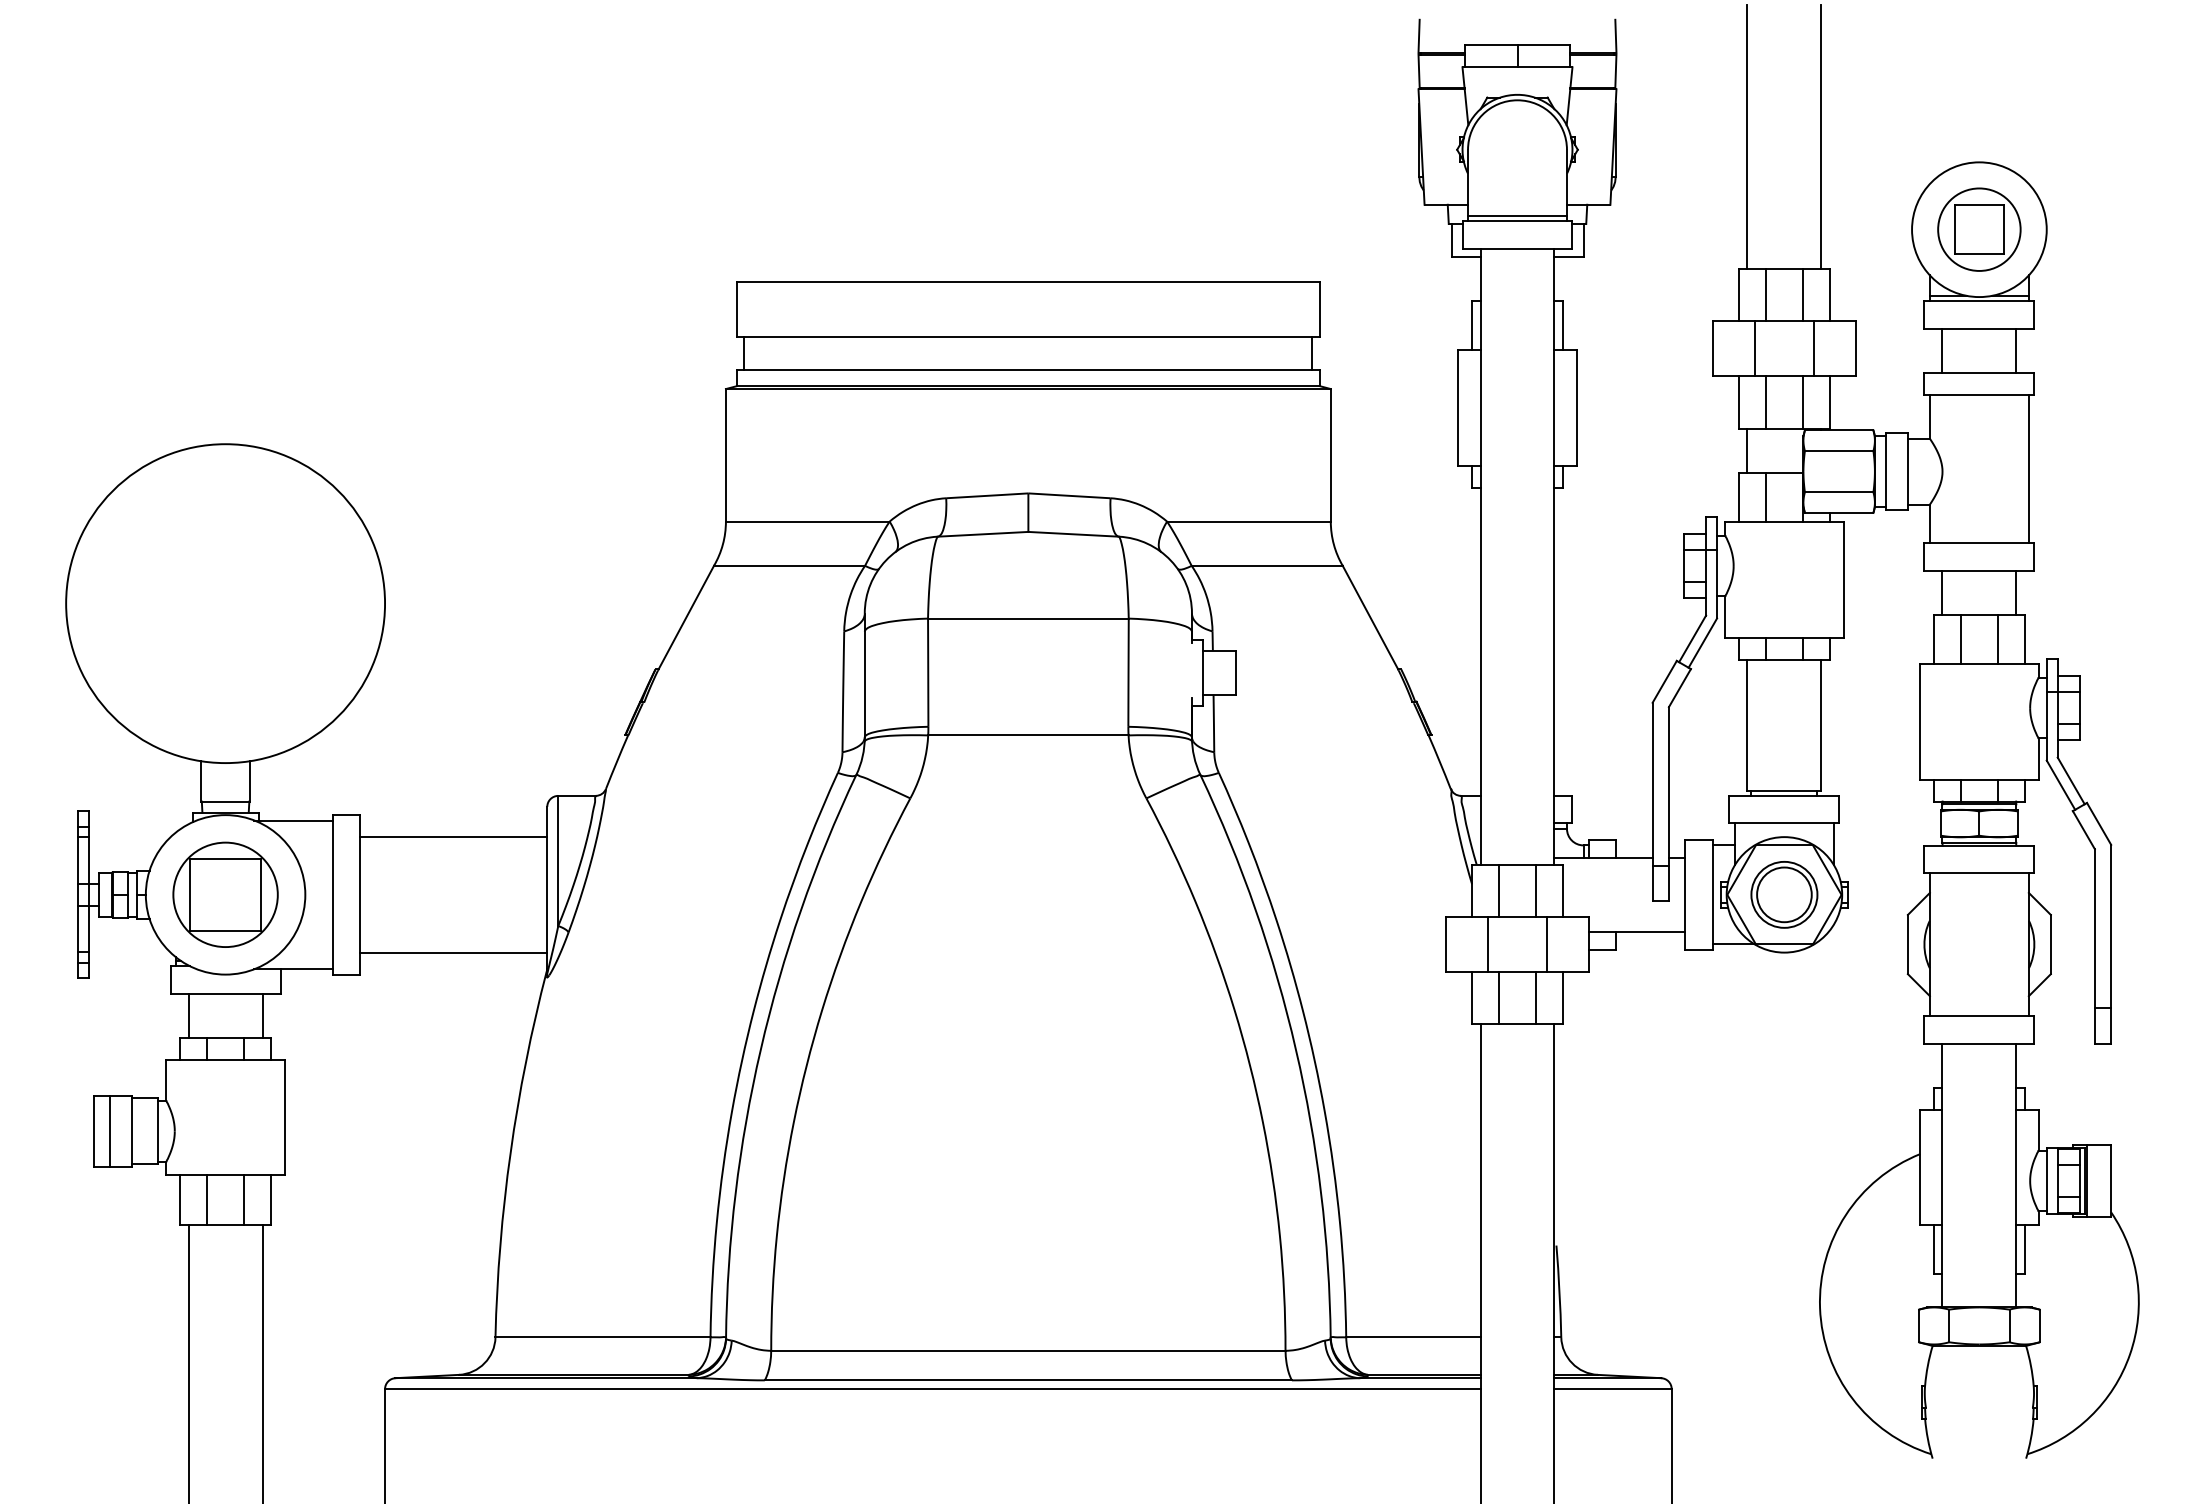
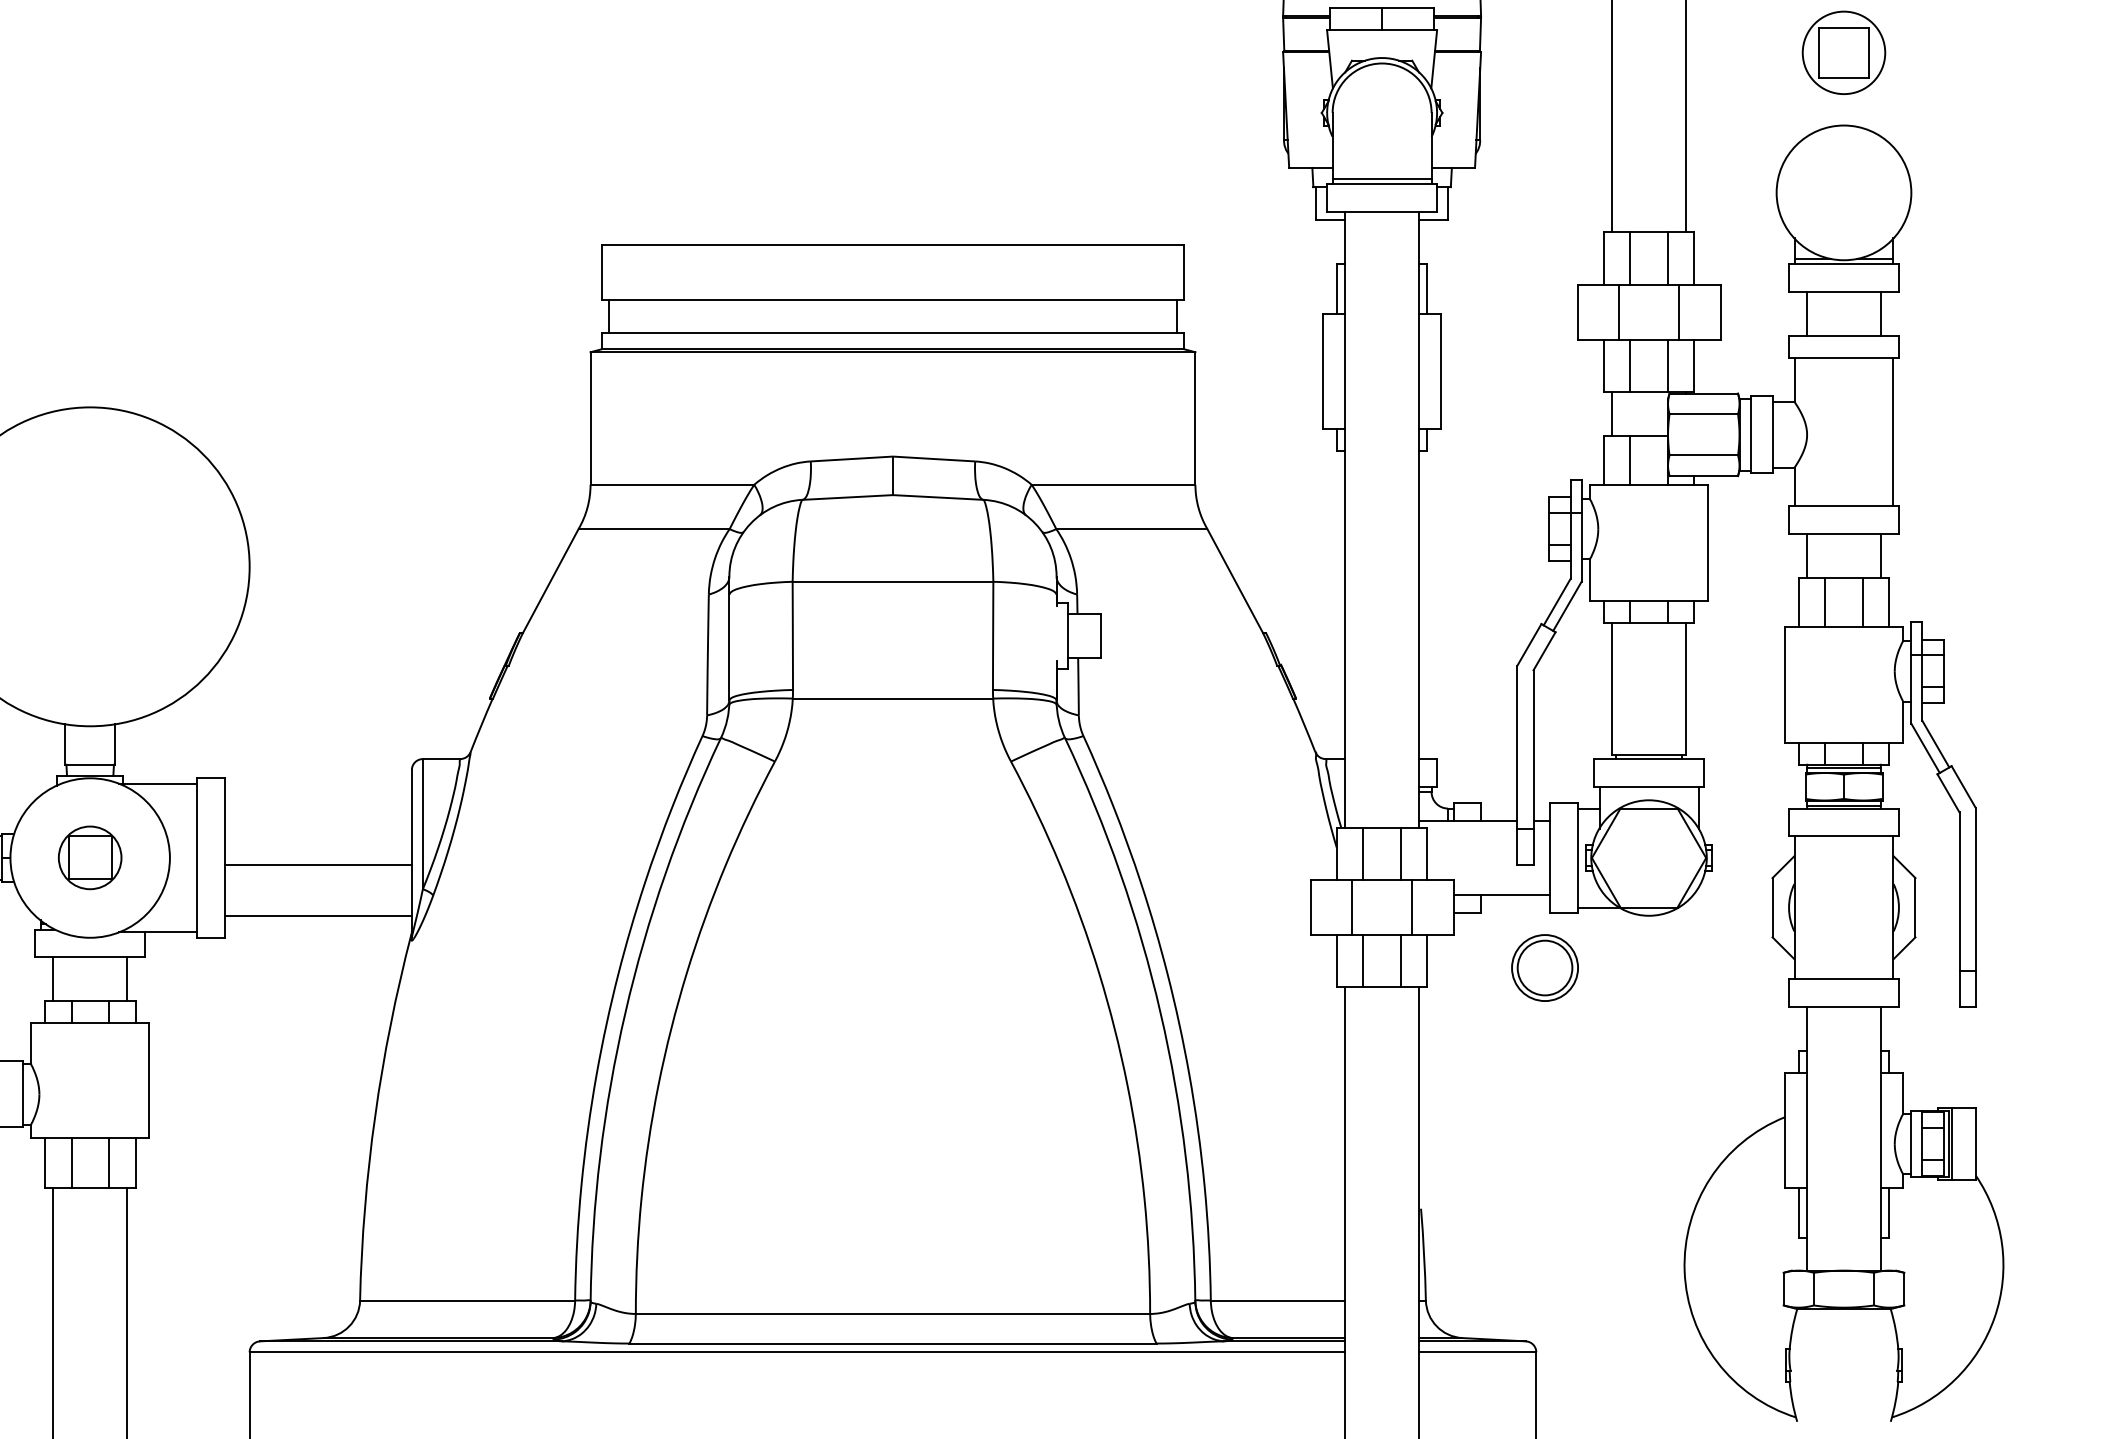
part: (1979, 229) -> (1844, 52), moved
line: (453, 837) -> (318, 865), moved
part: (225, 894) -> (90, 857), size x0.6
part: (1784, 894) -> (1545, 967), moved

